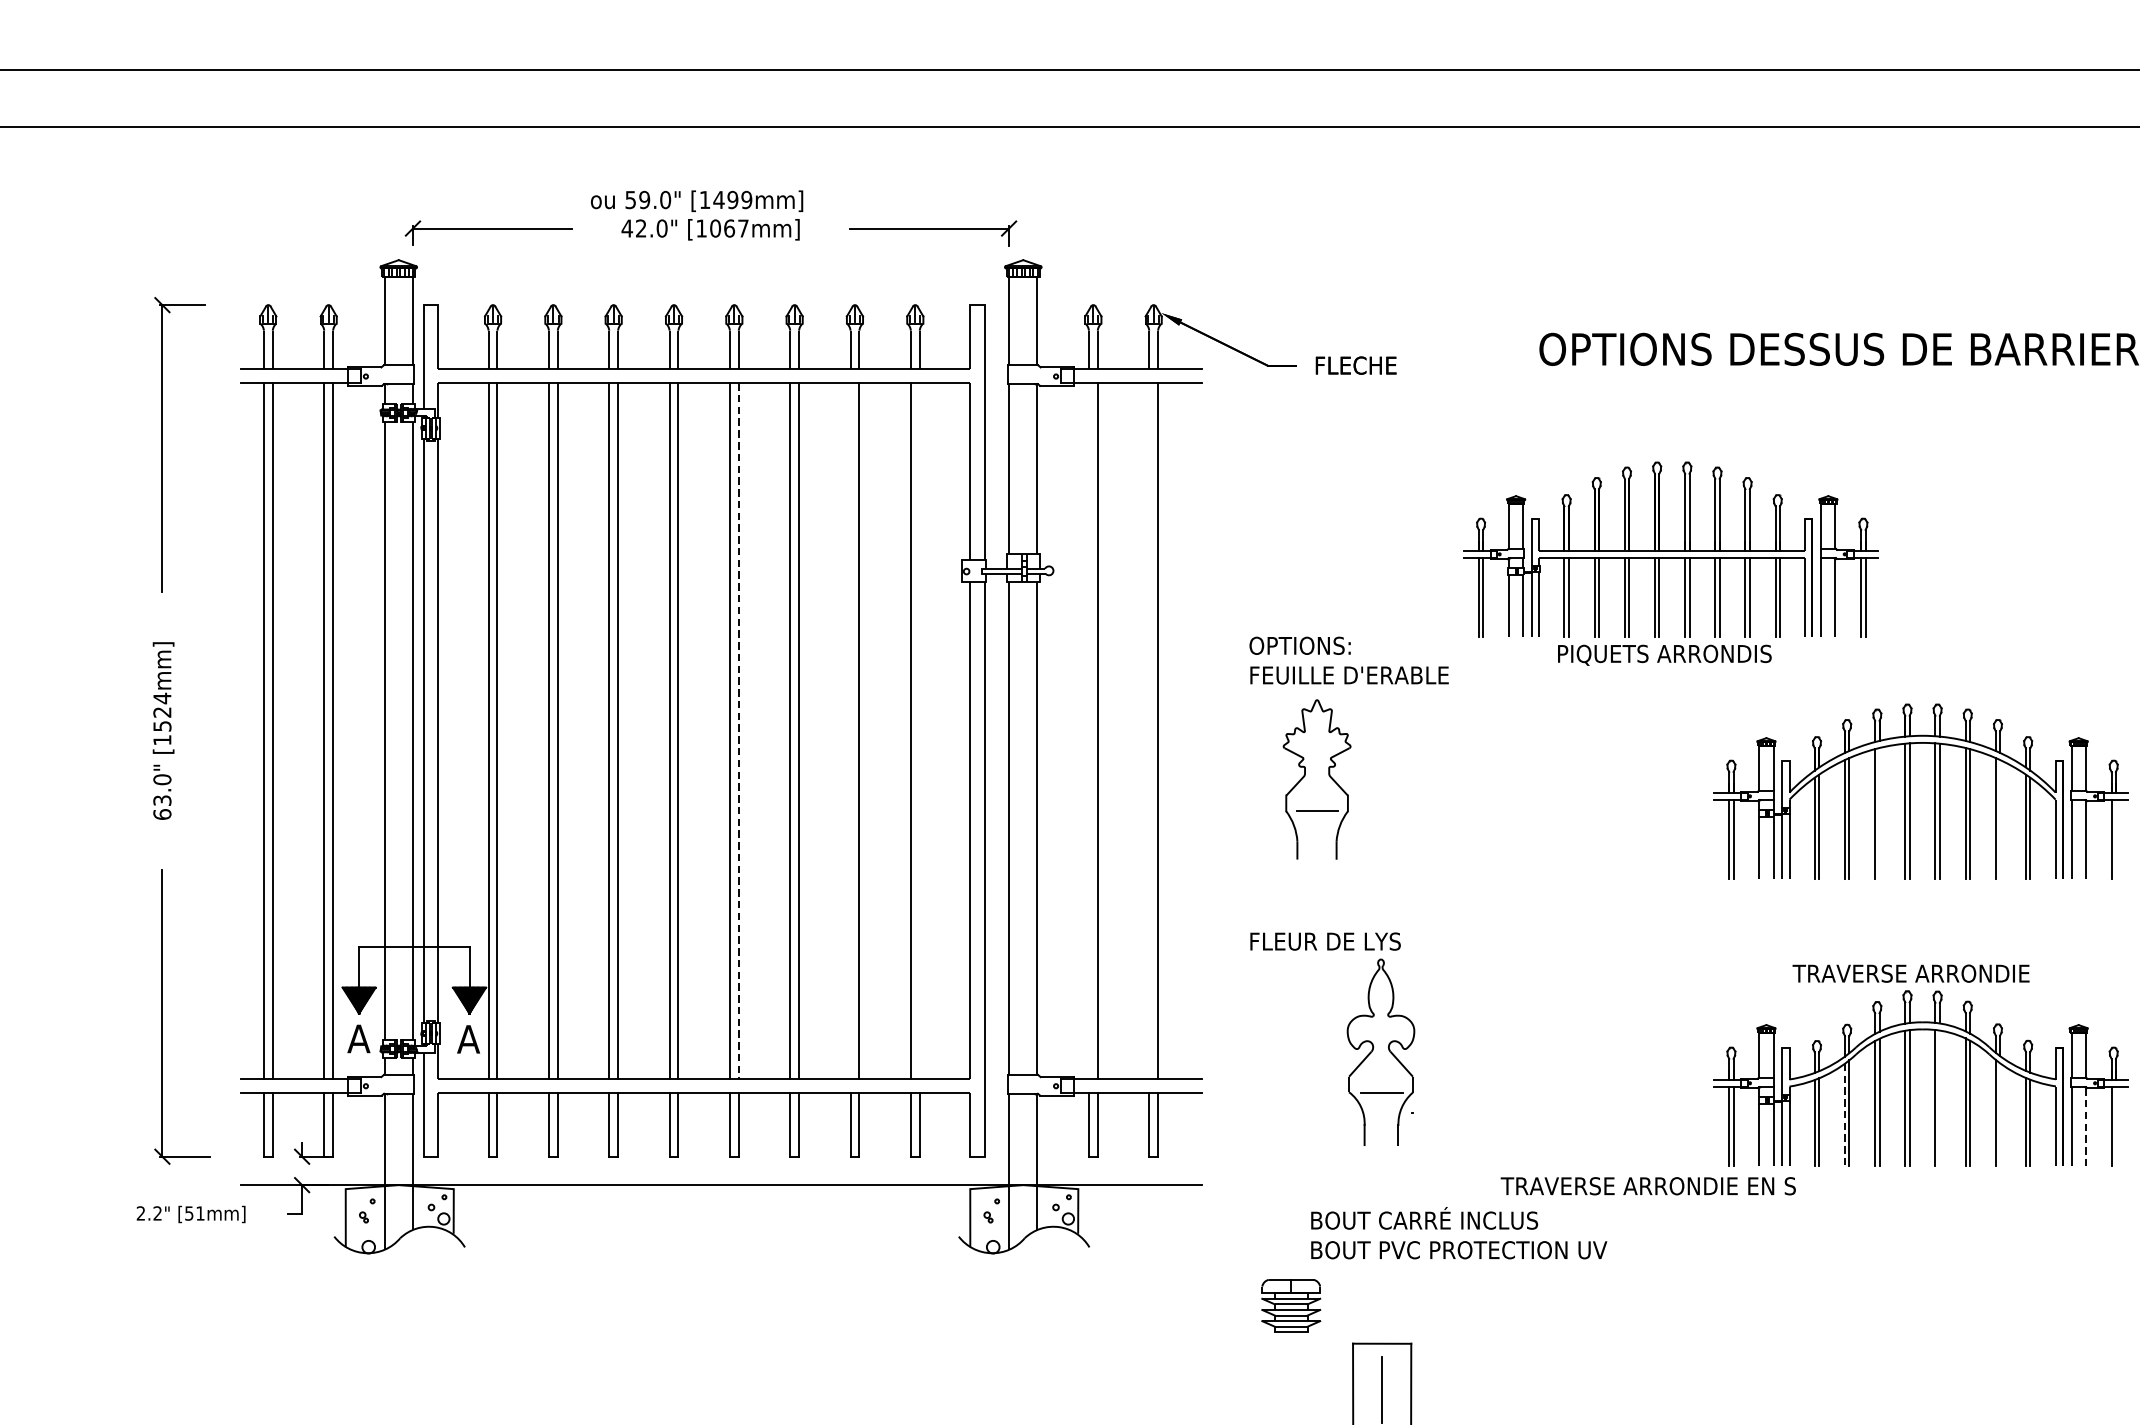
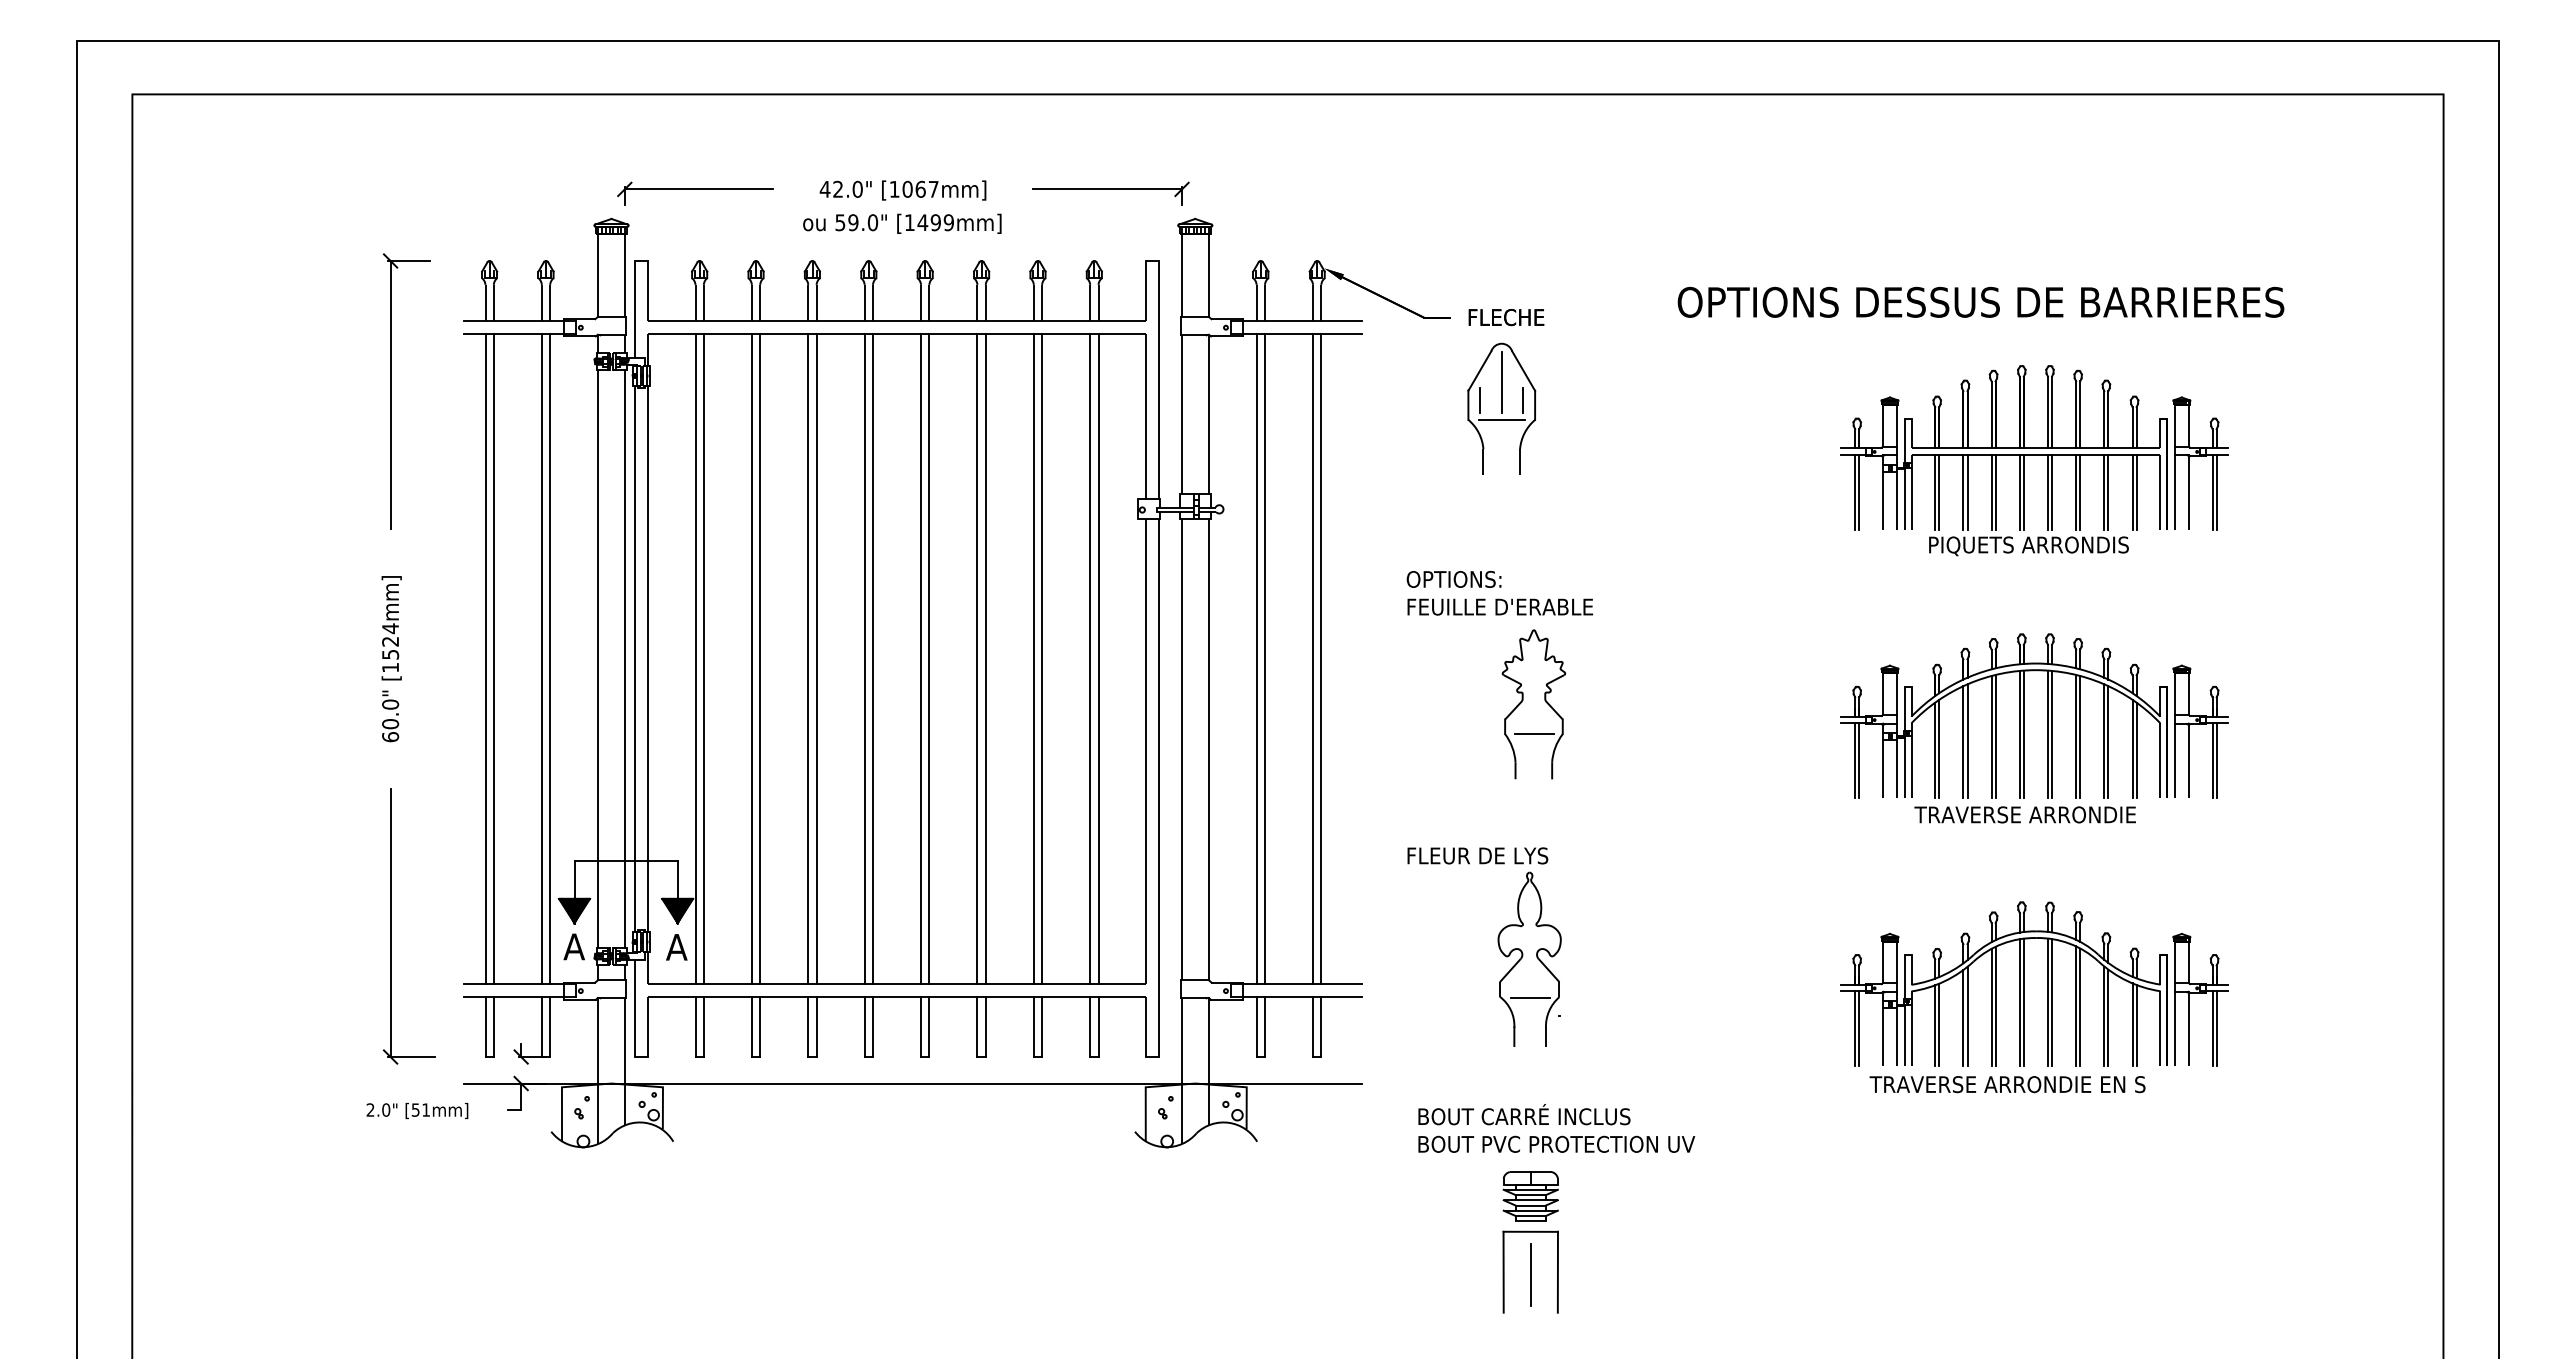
text: (697, 200) -> (902, 223), moved
part: (1350, 462) -> (1501, 408), added
part: (1670, 563) -> (2034, 460), moved
line: (850, 730) -> (1033, 658), added
line: (919, 730) -> (1098, 658), added
line: (1088, 730) -> (1256, 658), added
line: (1149, 730) -> (1313, 658), added
line: (738, 731) -> (929, 659), dashed -> solid
part: (1305, 775) -> (1523, 700), moved
text: (162, 801) -> (390, 724), 63.0" -> 60.0"
line: (1879, 812) -> (1995, 735), added
line: (2000, 819) -> (2108, 741), added
line: (2115, 839) -> (2216, 760), added
text: (1910, 973) -> (2024, 814), moved
line: (1940, 1098) -> (2052, 1002), added
line: (2000, 1114) -> (2108, 1017), added
line: (1845, 1115) -> (1963, 1018), dashed -> solid
line: (2085, 1126) -> (2188, 1028), dashed -> solid
line: (2115, 1126) -> (2216, 1028), added
text: (1648, 1186) -> (2007, 1084), moved
text: (158, 1212) -> (386, 1109), 2.2" -> 2.0"
text: (1458, 1233) -> (1556, 1128), moved
part: (1290, 1305) -> (1530, 1196), moved

